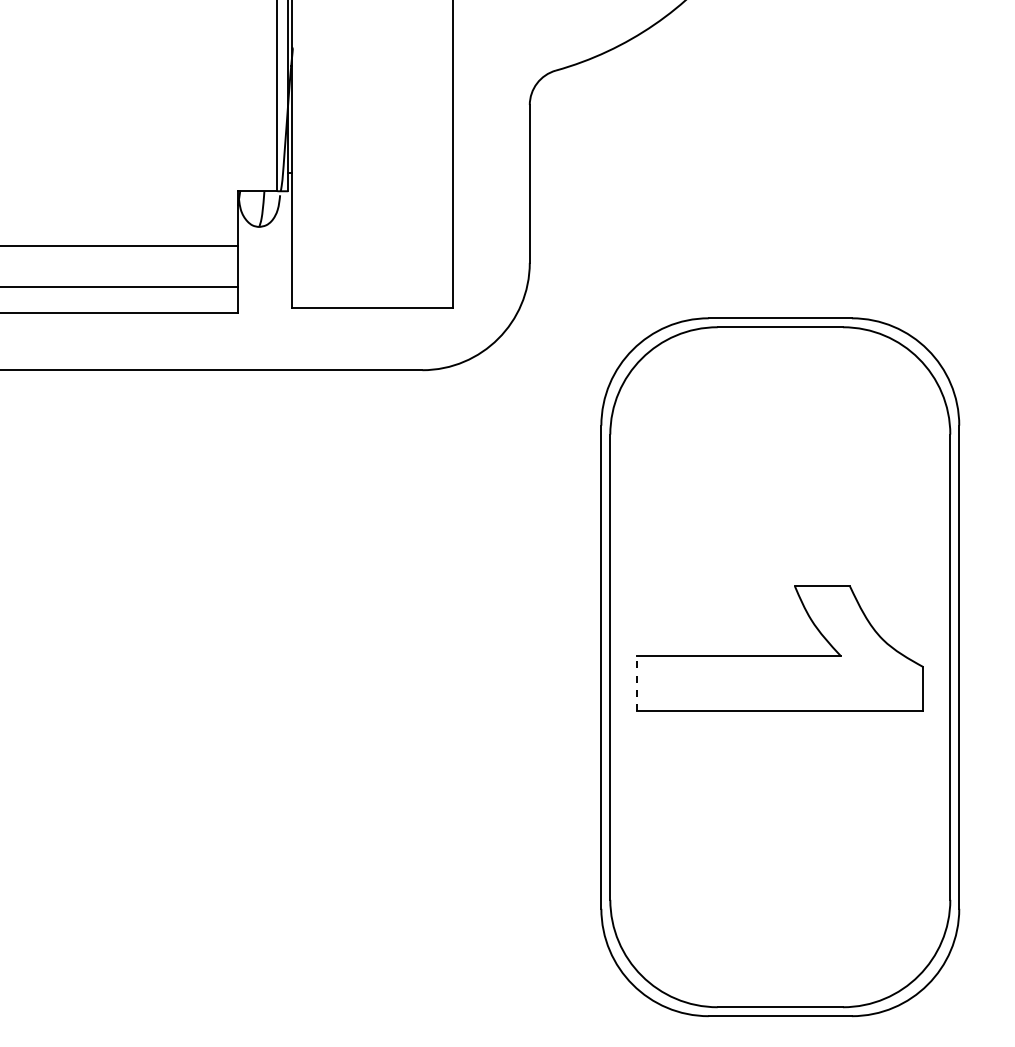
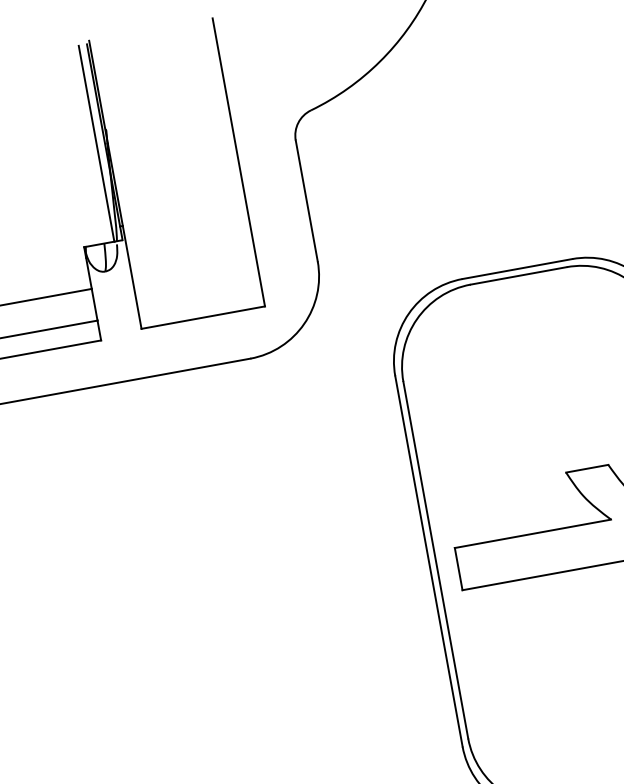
line: (637, 683) -> (458, 568), dashed -> solid

